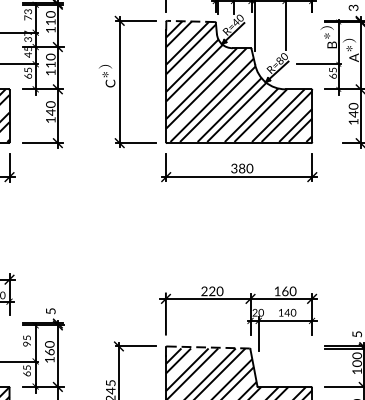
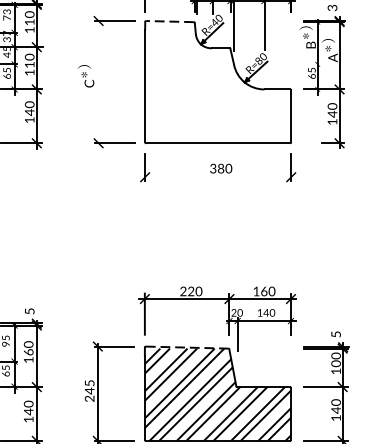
line: (319, 64) -> (298, 64), removed
hatch: (239, 81) -> (218, 81), removed
line: (119, 82) -> (98, 82), removed
line: (239, 177) -> (218, 177), removed

